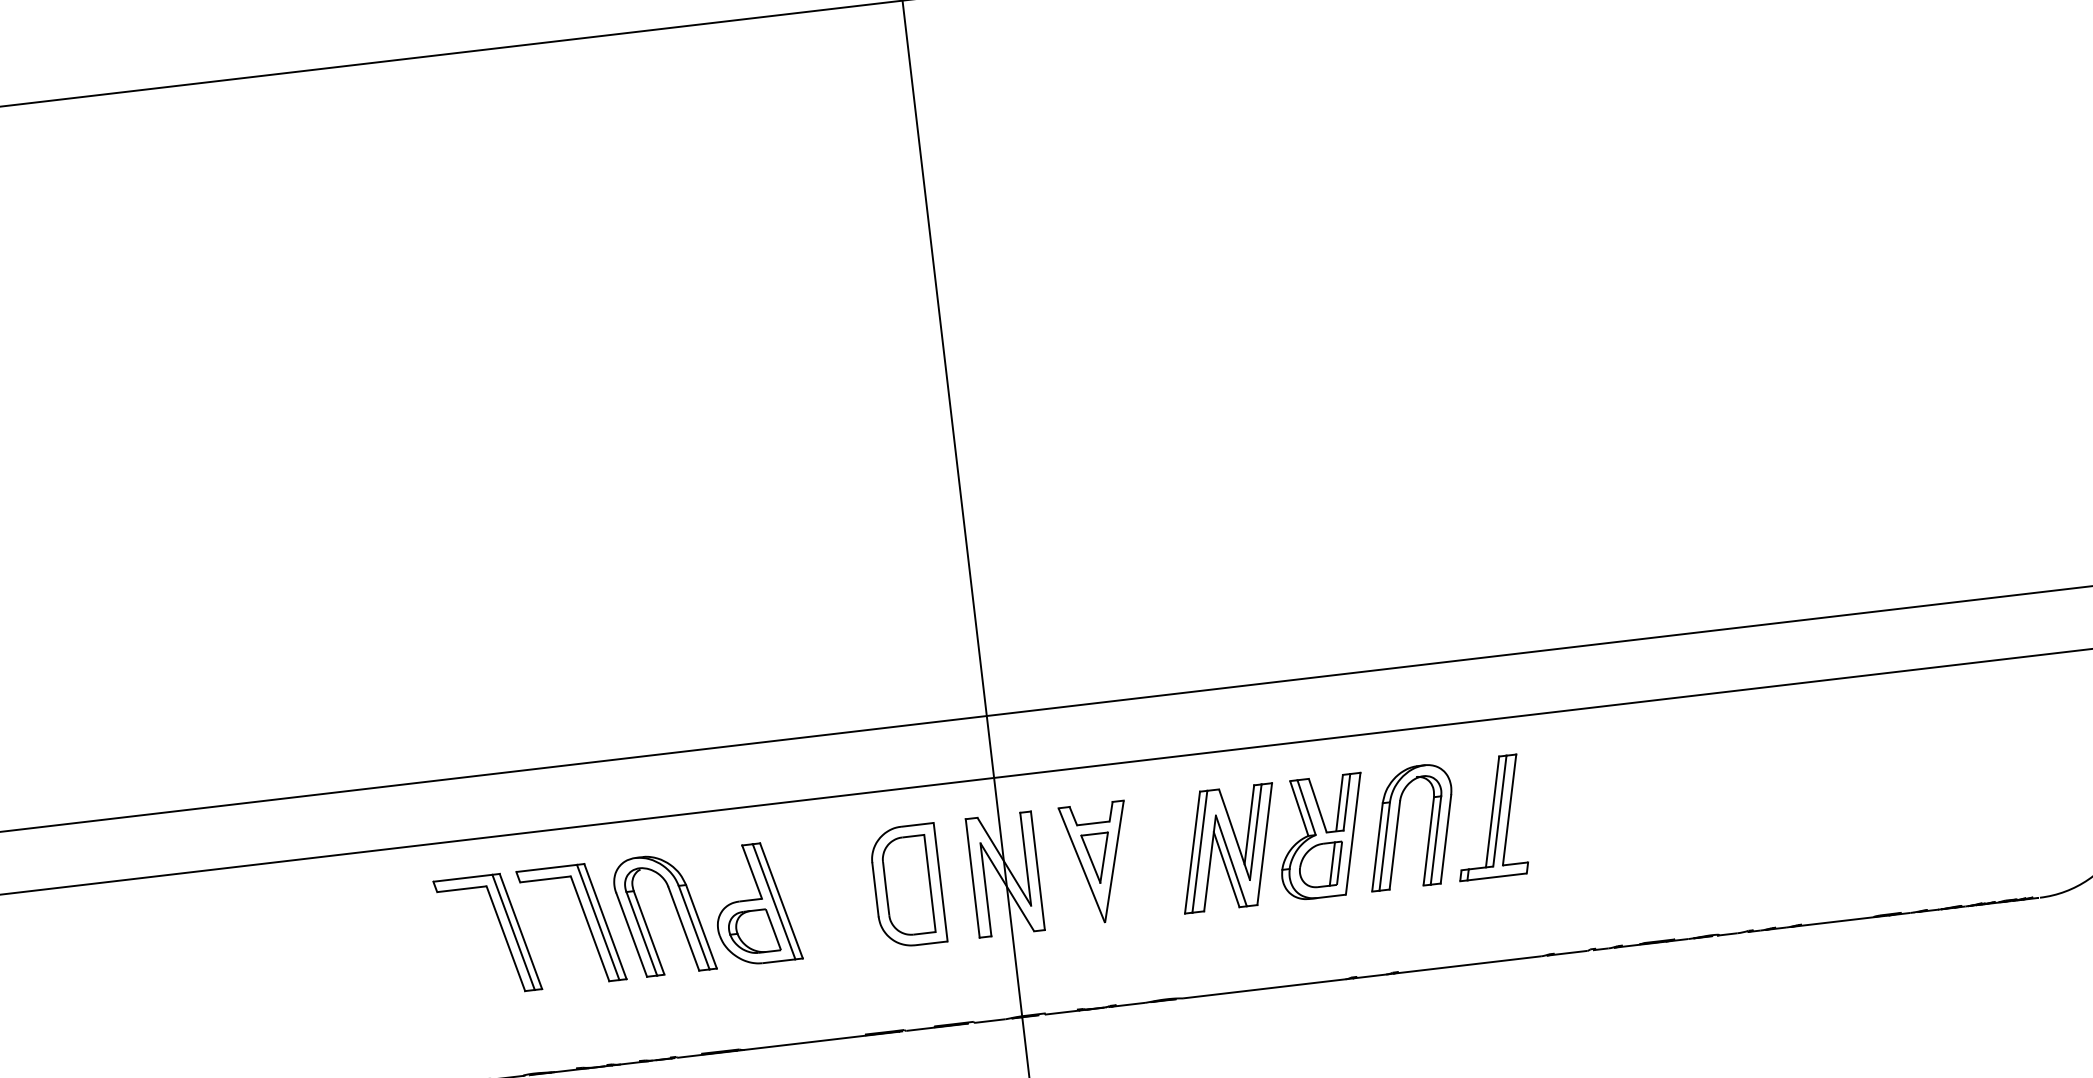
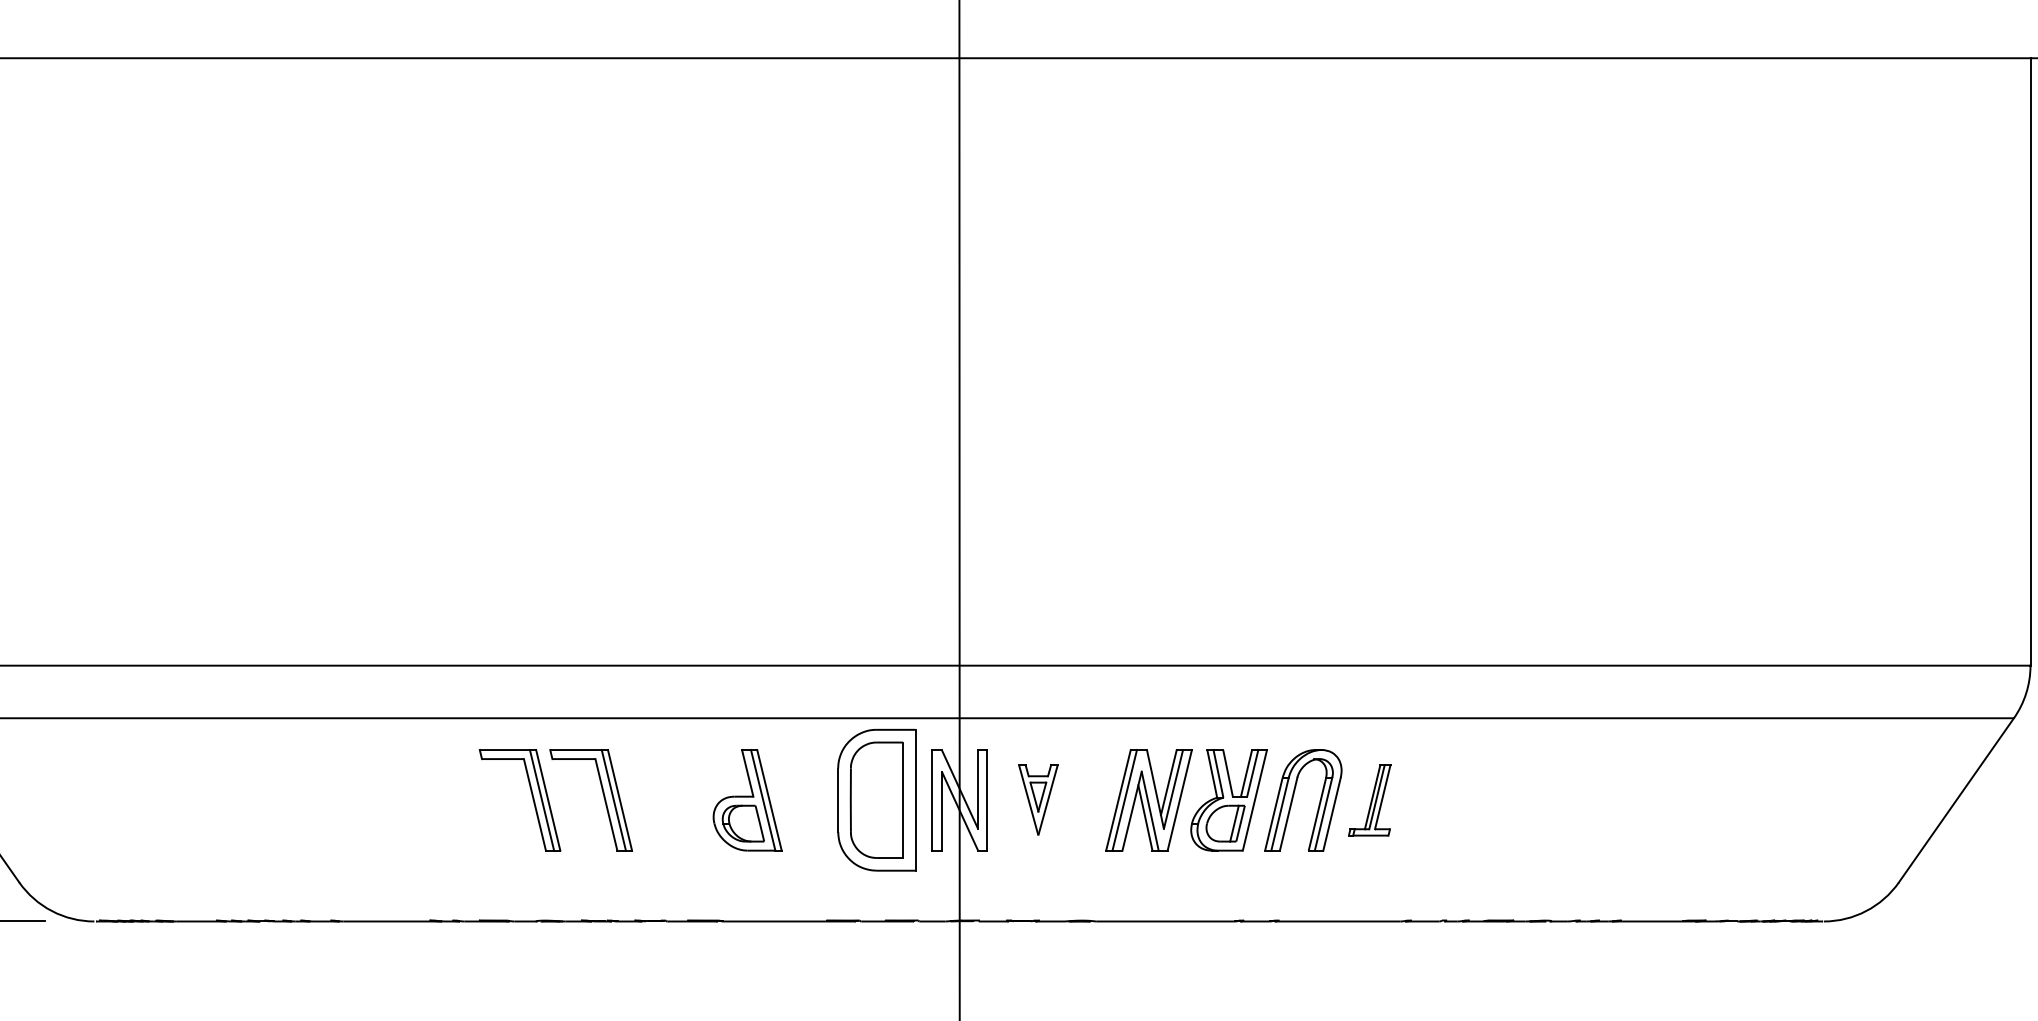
part: (1488, 818) -> (1369, 800), size x0.7
part: (1098, 862) -> (1038, 799), size x0.7
part: (907, 886) -> (876, 800), size x1.4
part: (674, 908) -> (679, 796), removed

